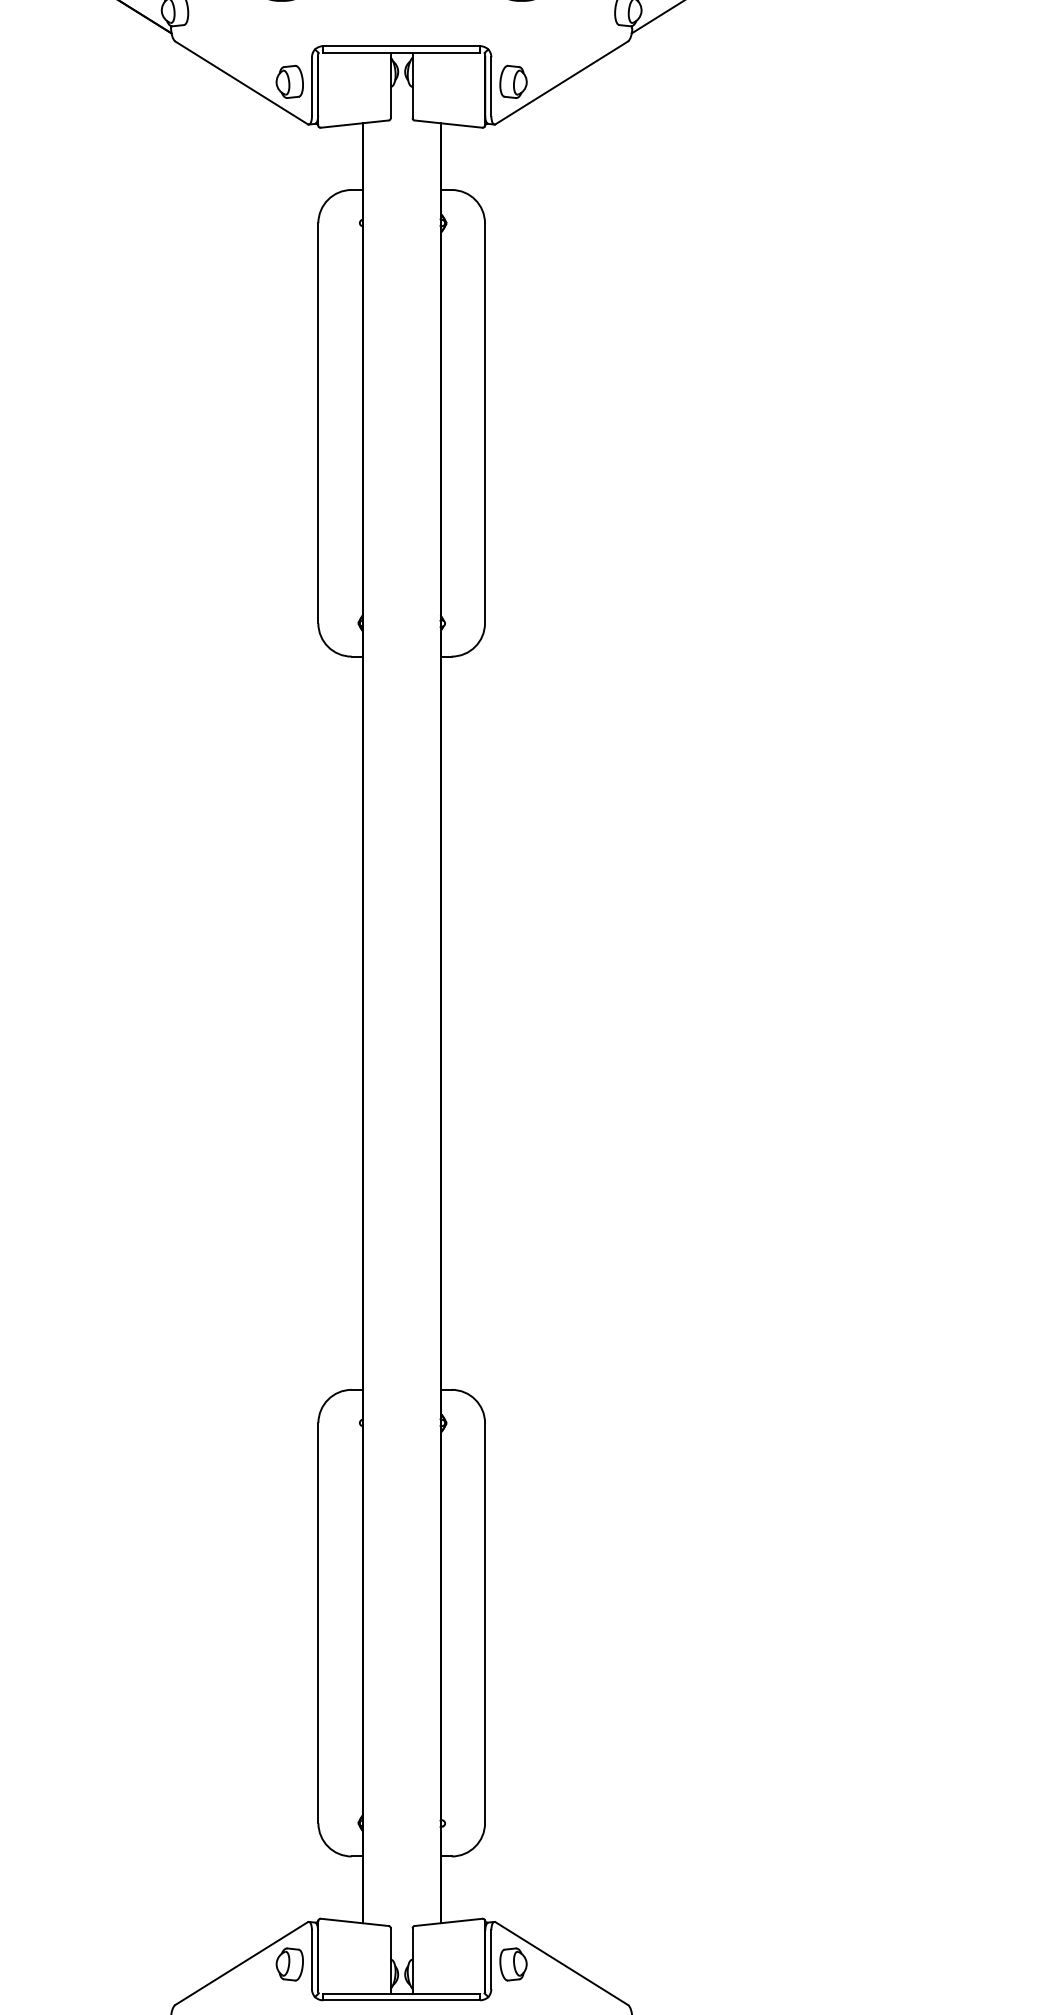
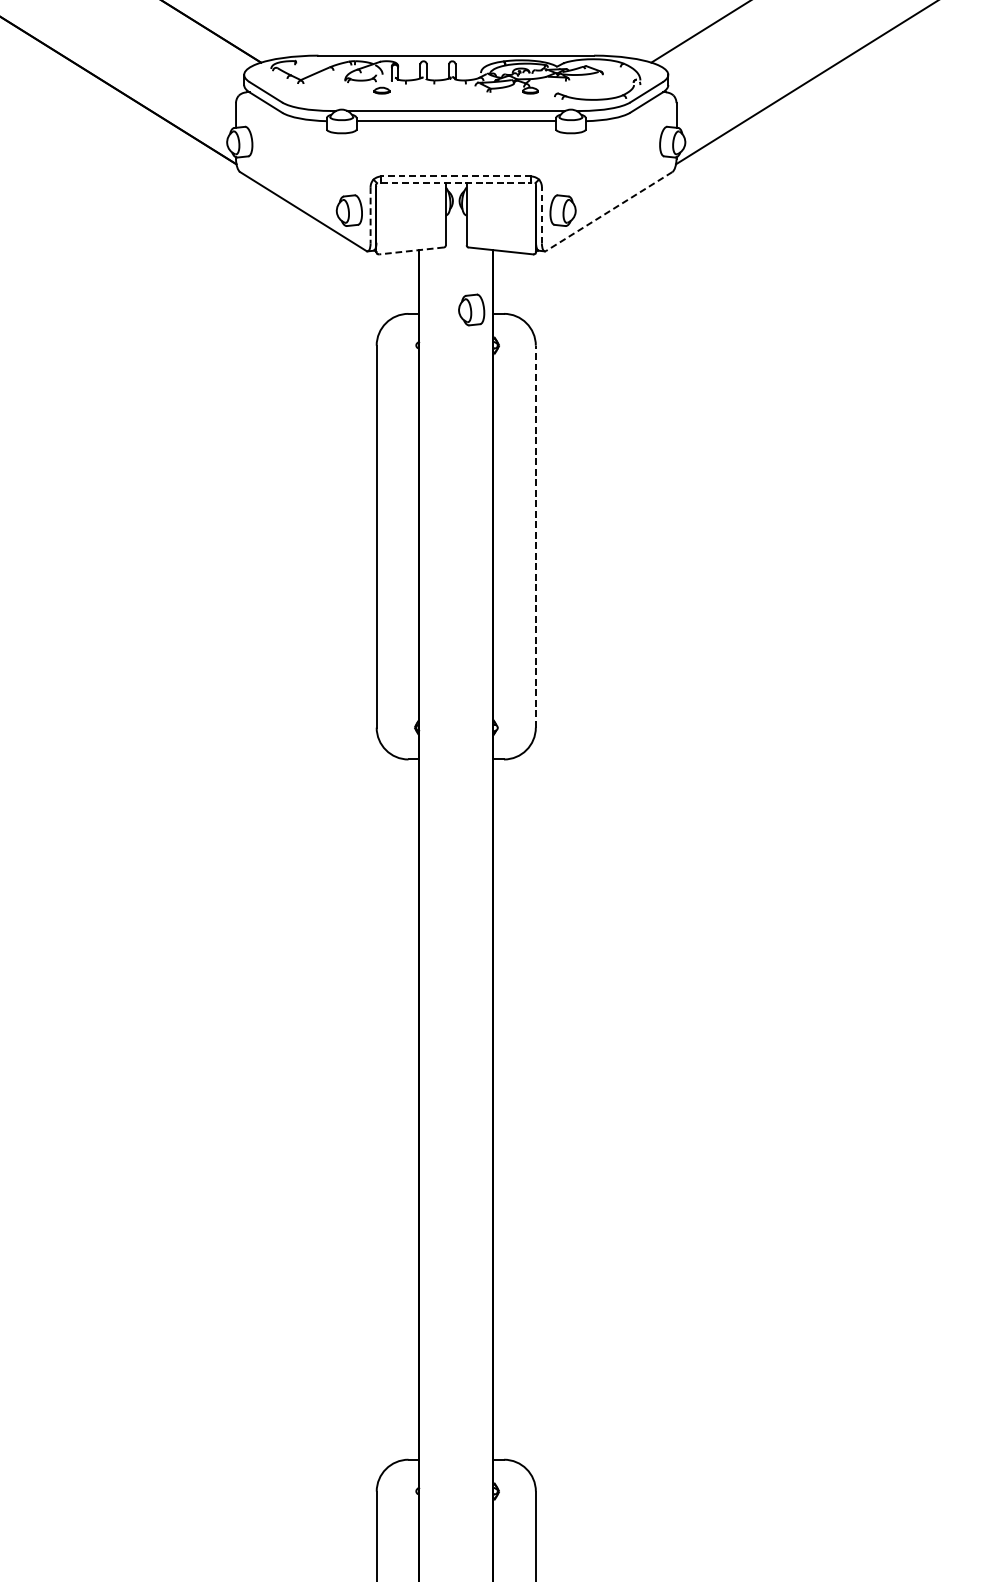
line: (401, 46) -> (456, 176), solid -> dashed
line: (401, 52) -> (456, 182), solid -> dashed
line: (561, 83) -> (608, 212), solid -> dashed
line: (491, 86) -> (542, 215), solid -> dashed
line: (311, 87) -> (370, 215), solid -> dashed
line: (354, 124) -> (411, 251), solid -> dashed
part: (417, 185) -> (471, 309), added
line: (485, 423) -> (536, 536), solid -> dashed

